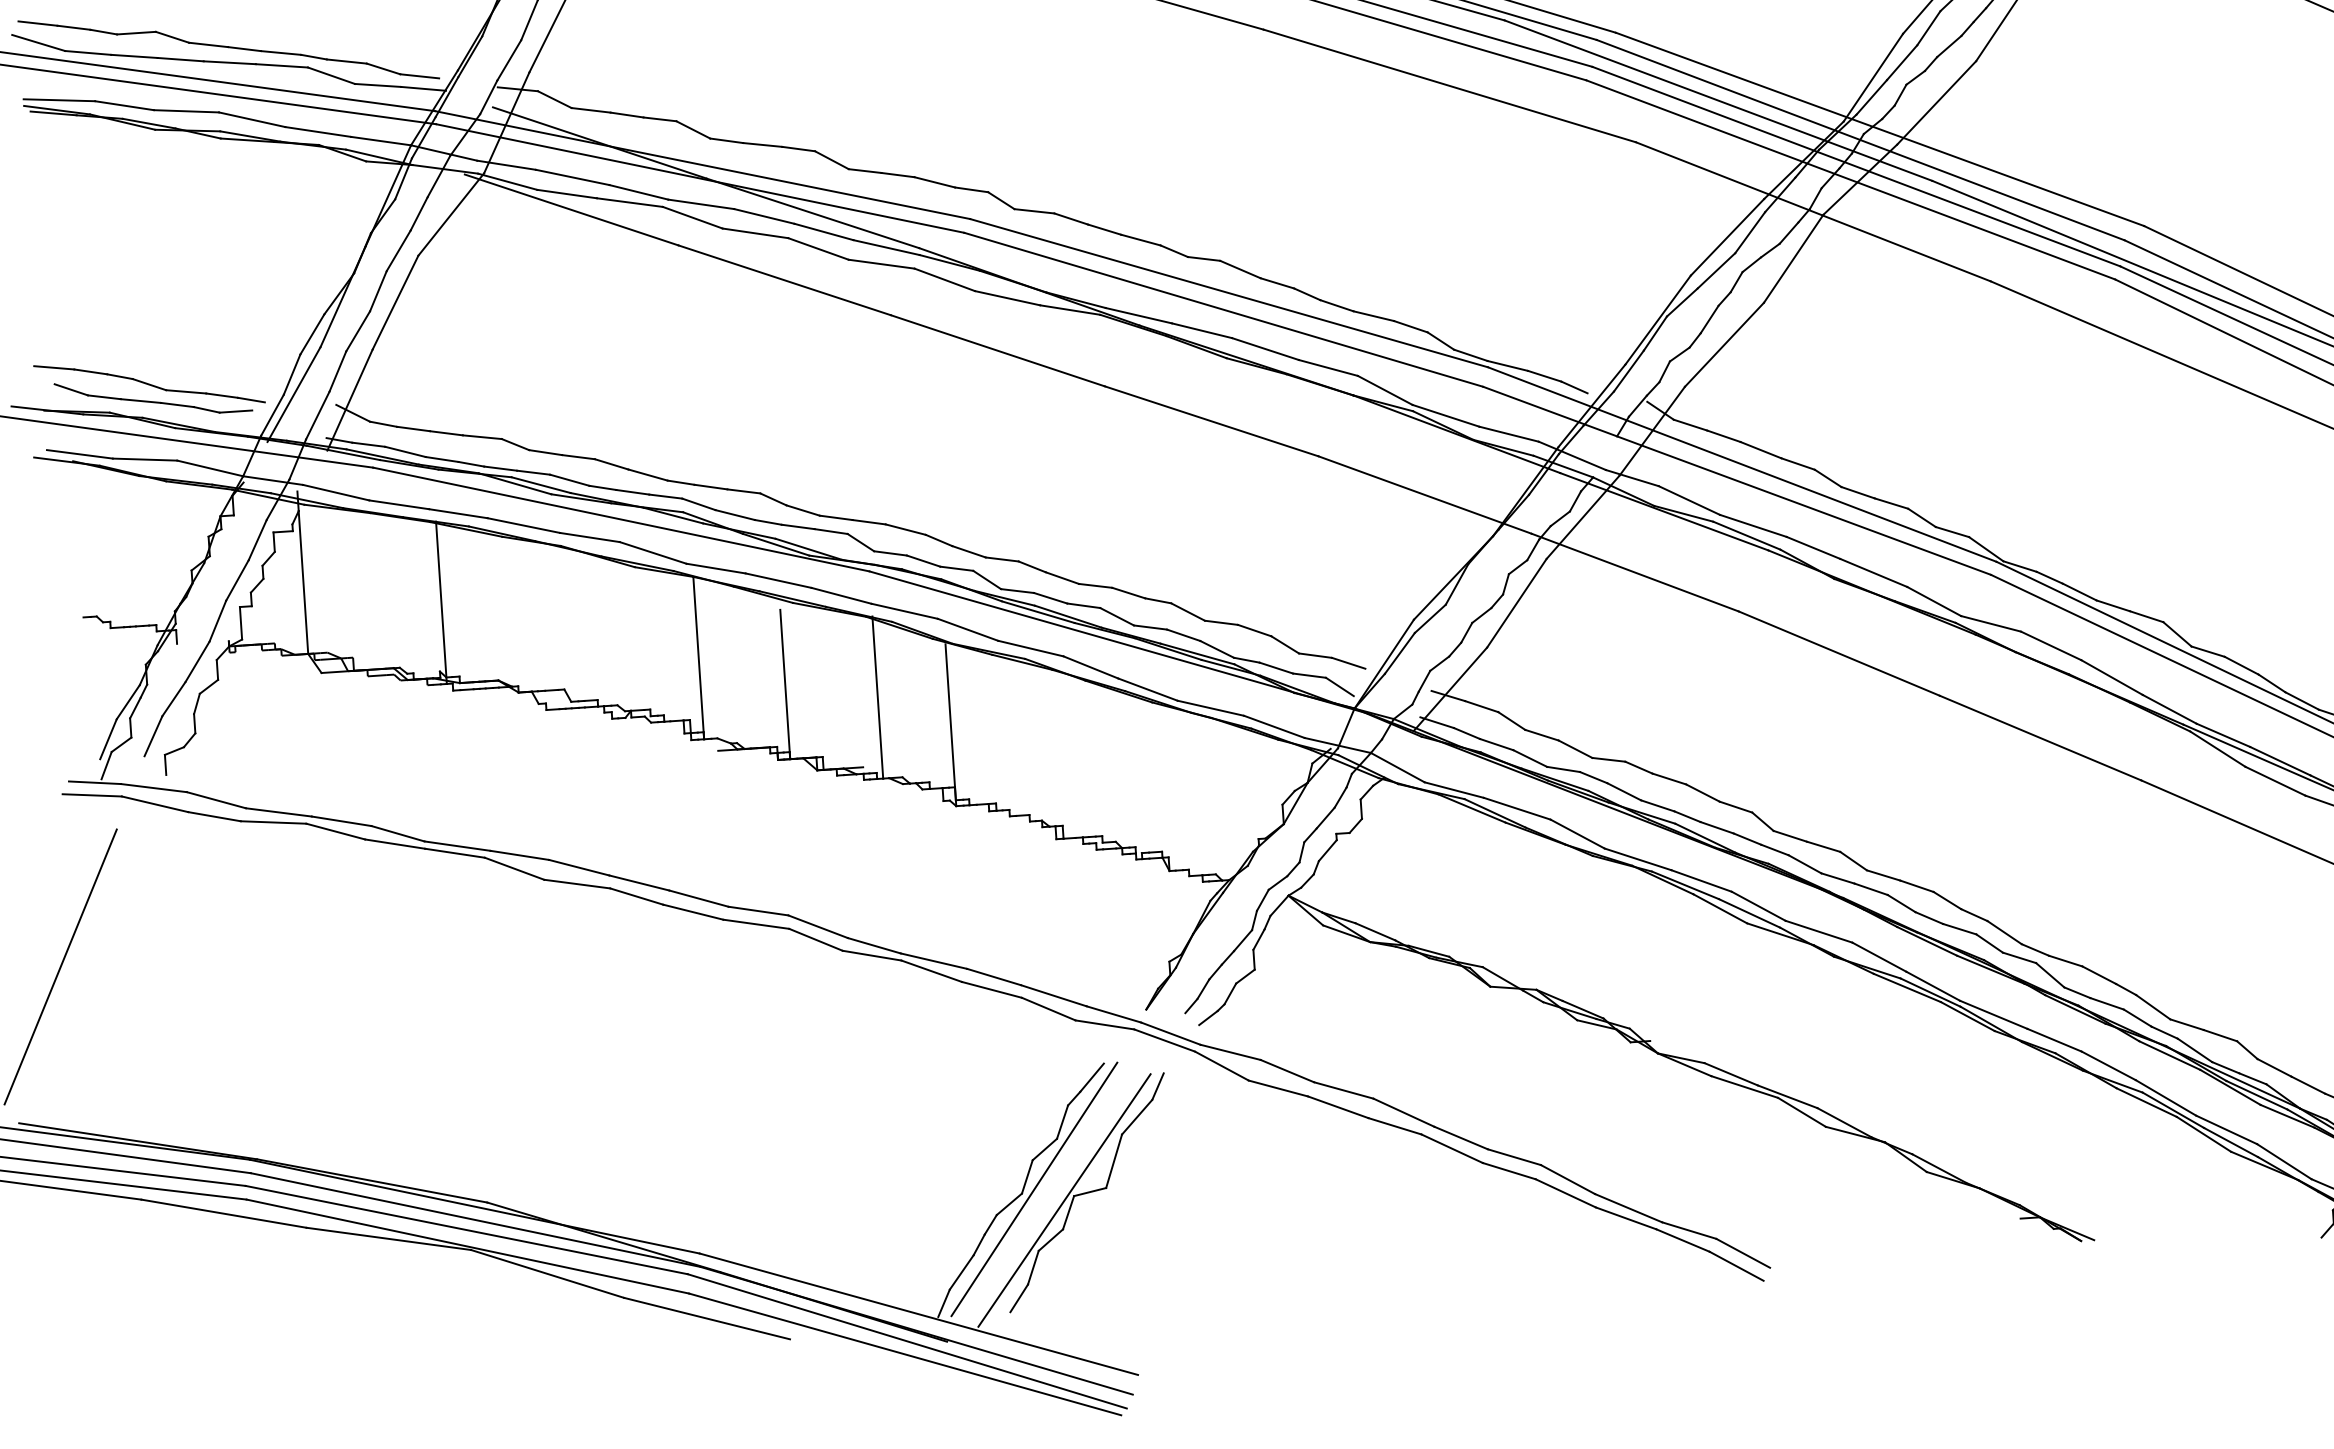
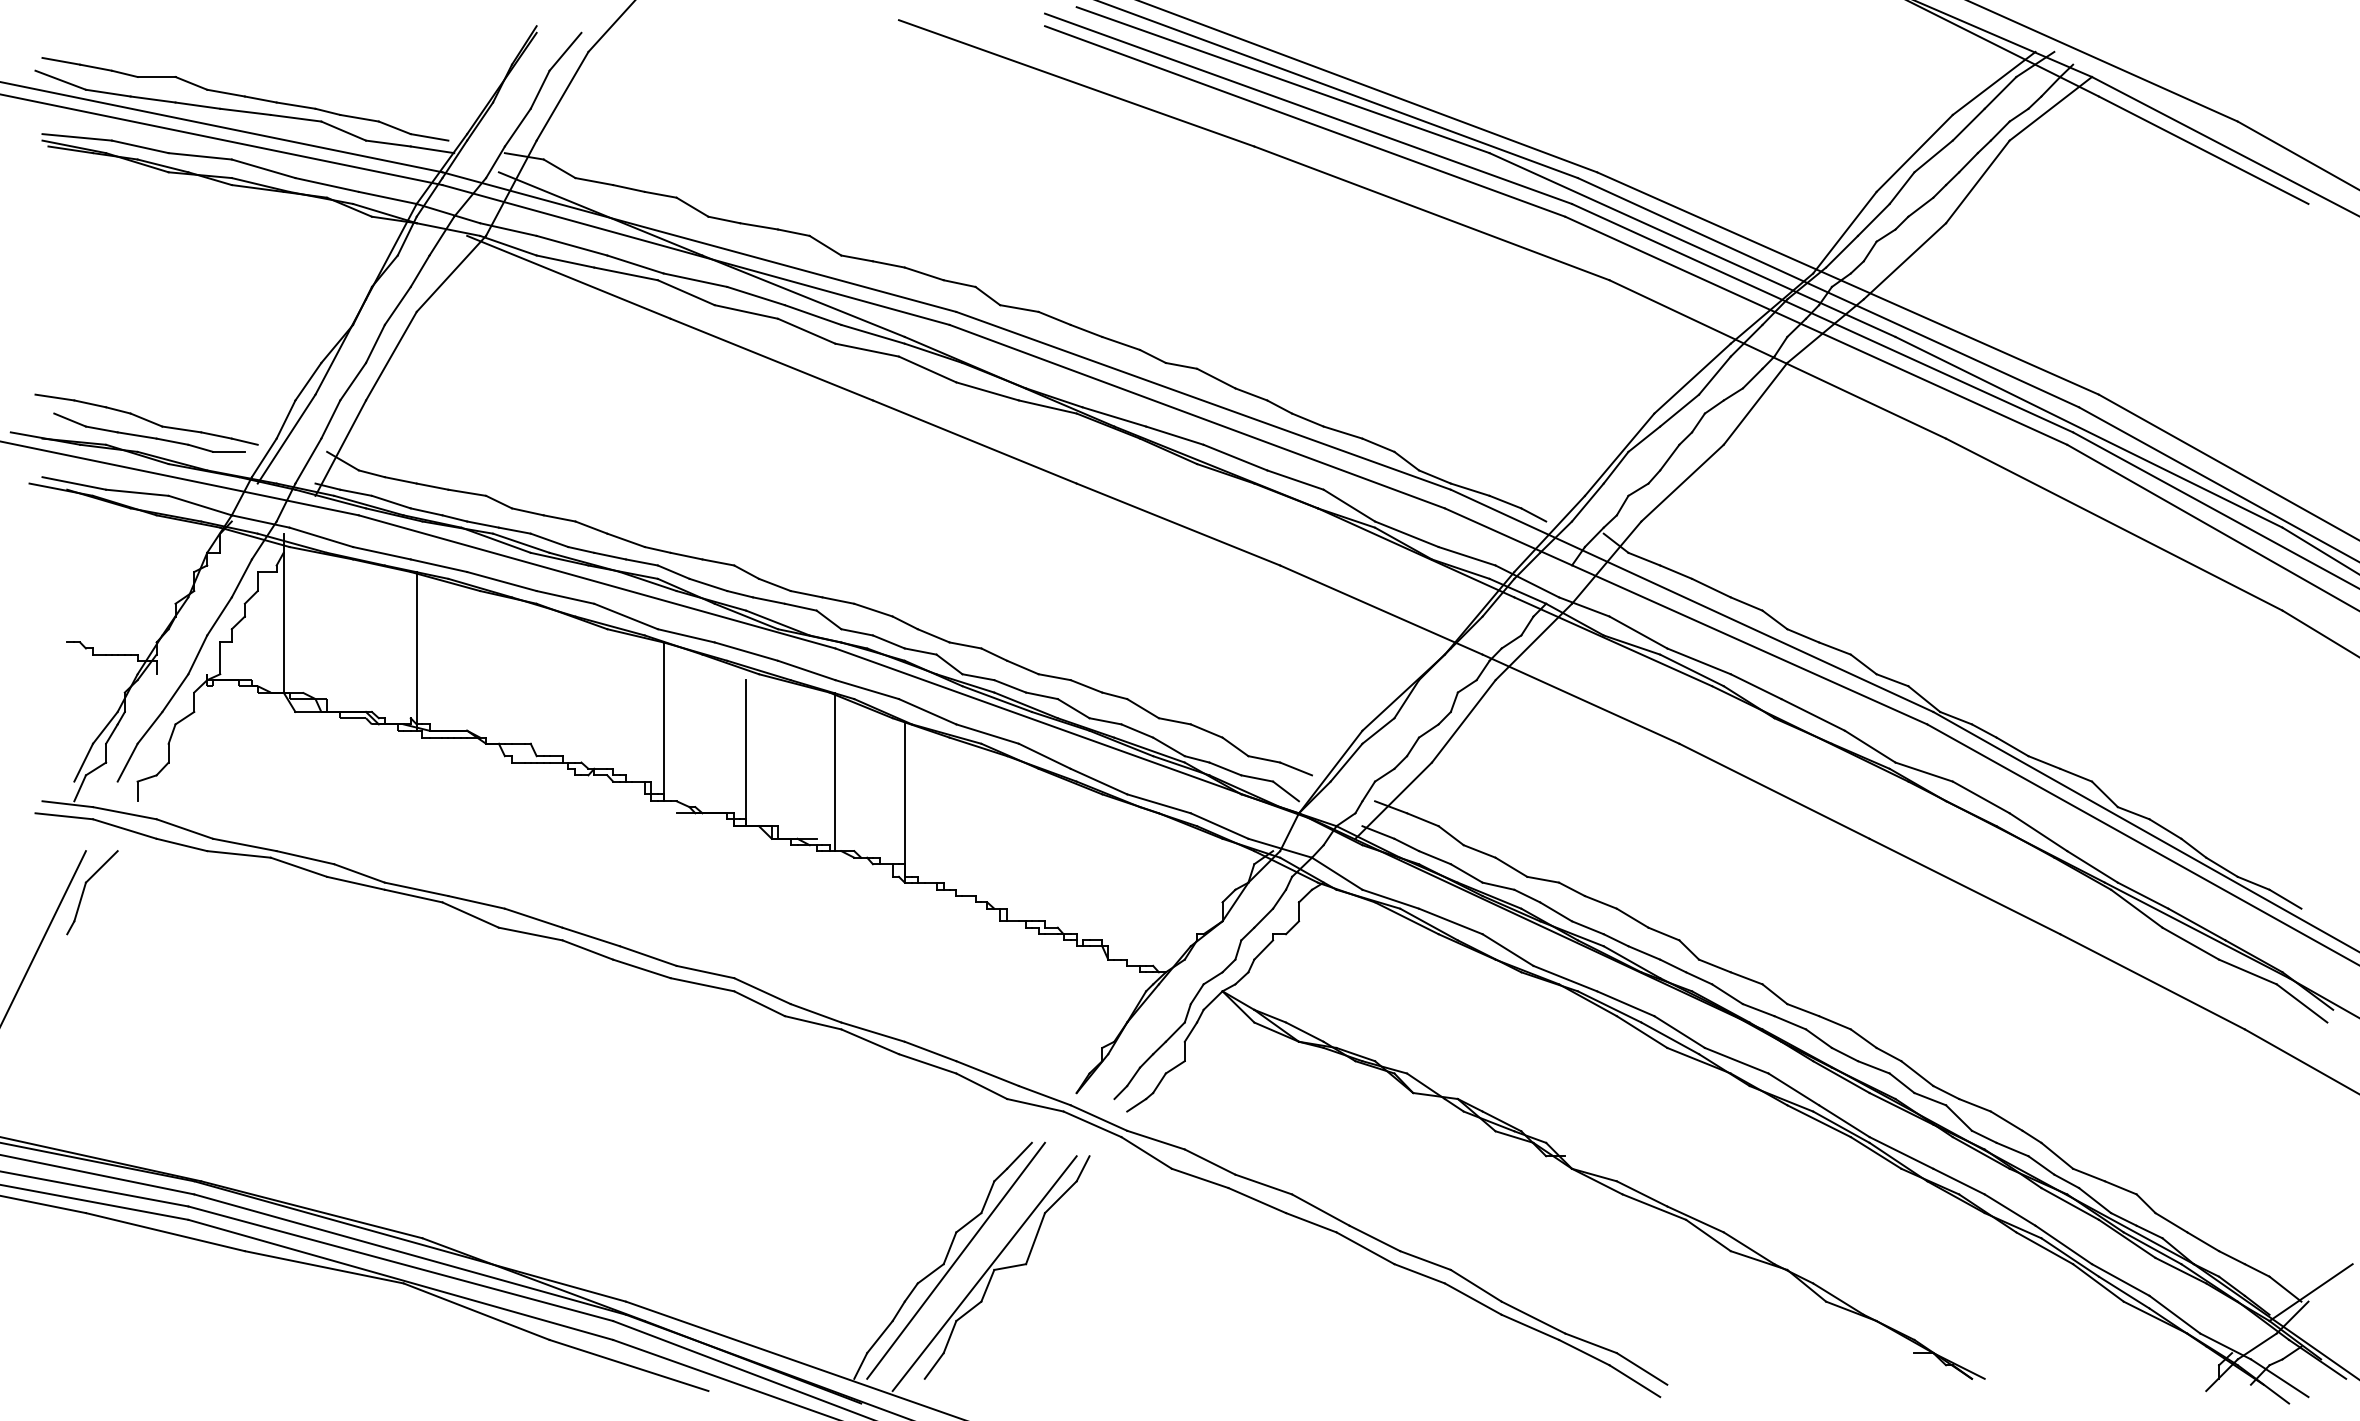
part: (118, 867) -> (85, 888), added

